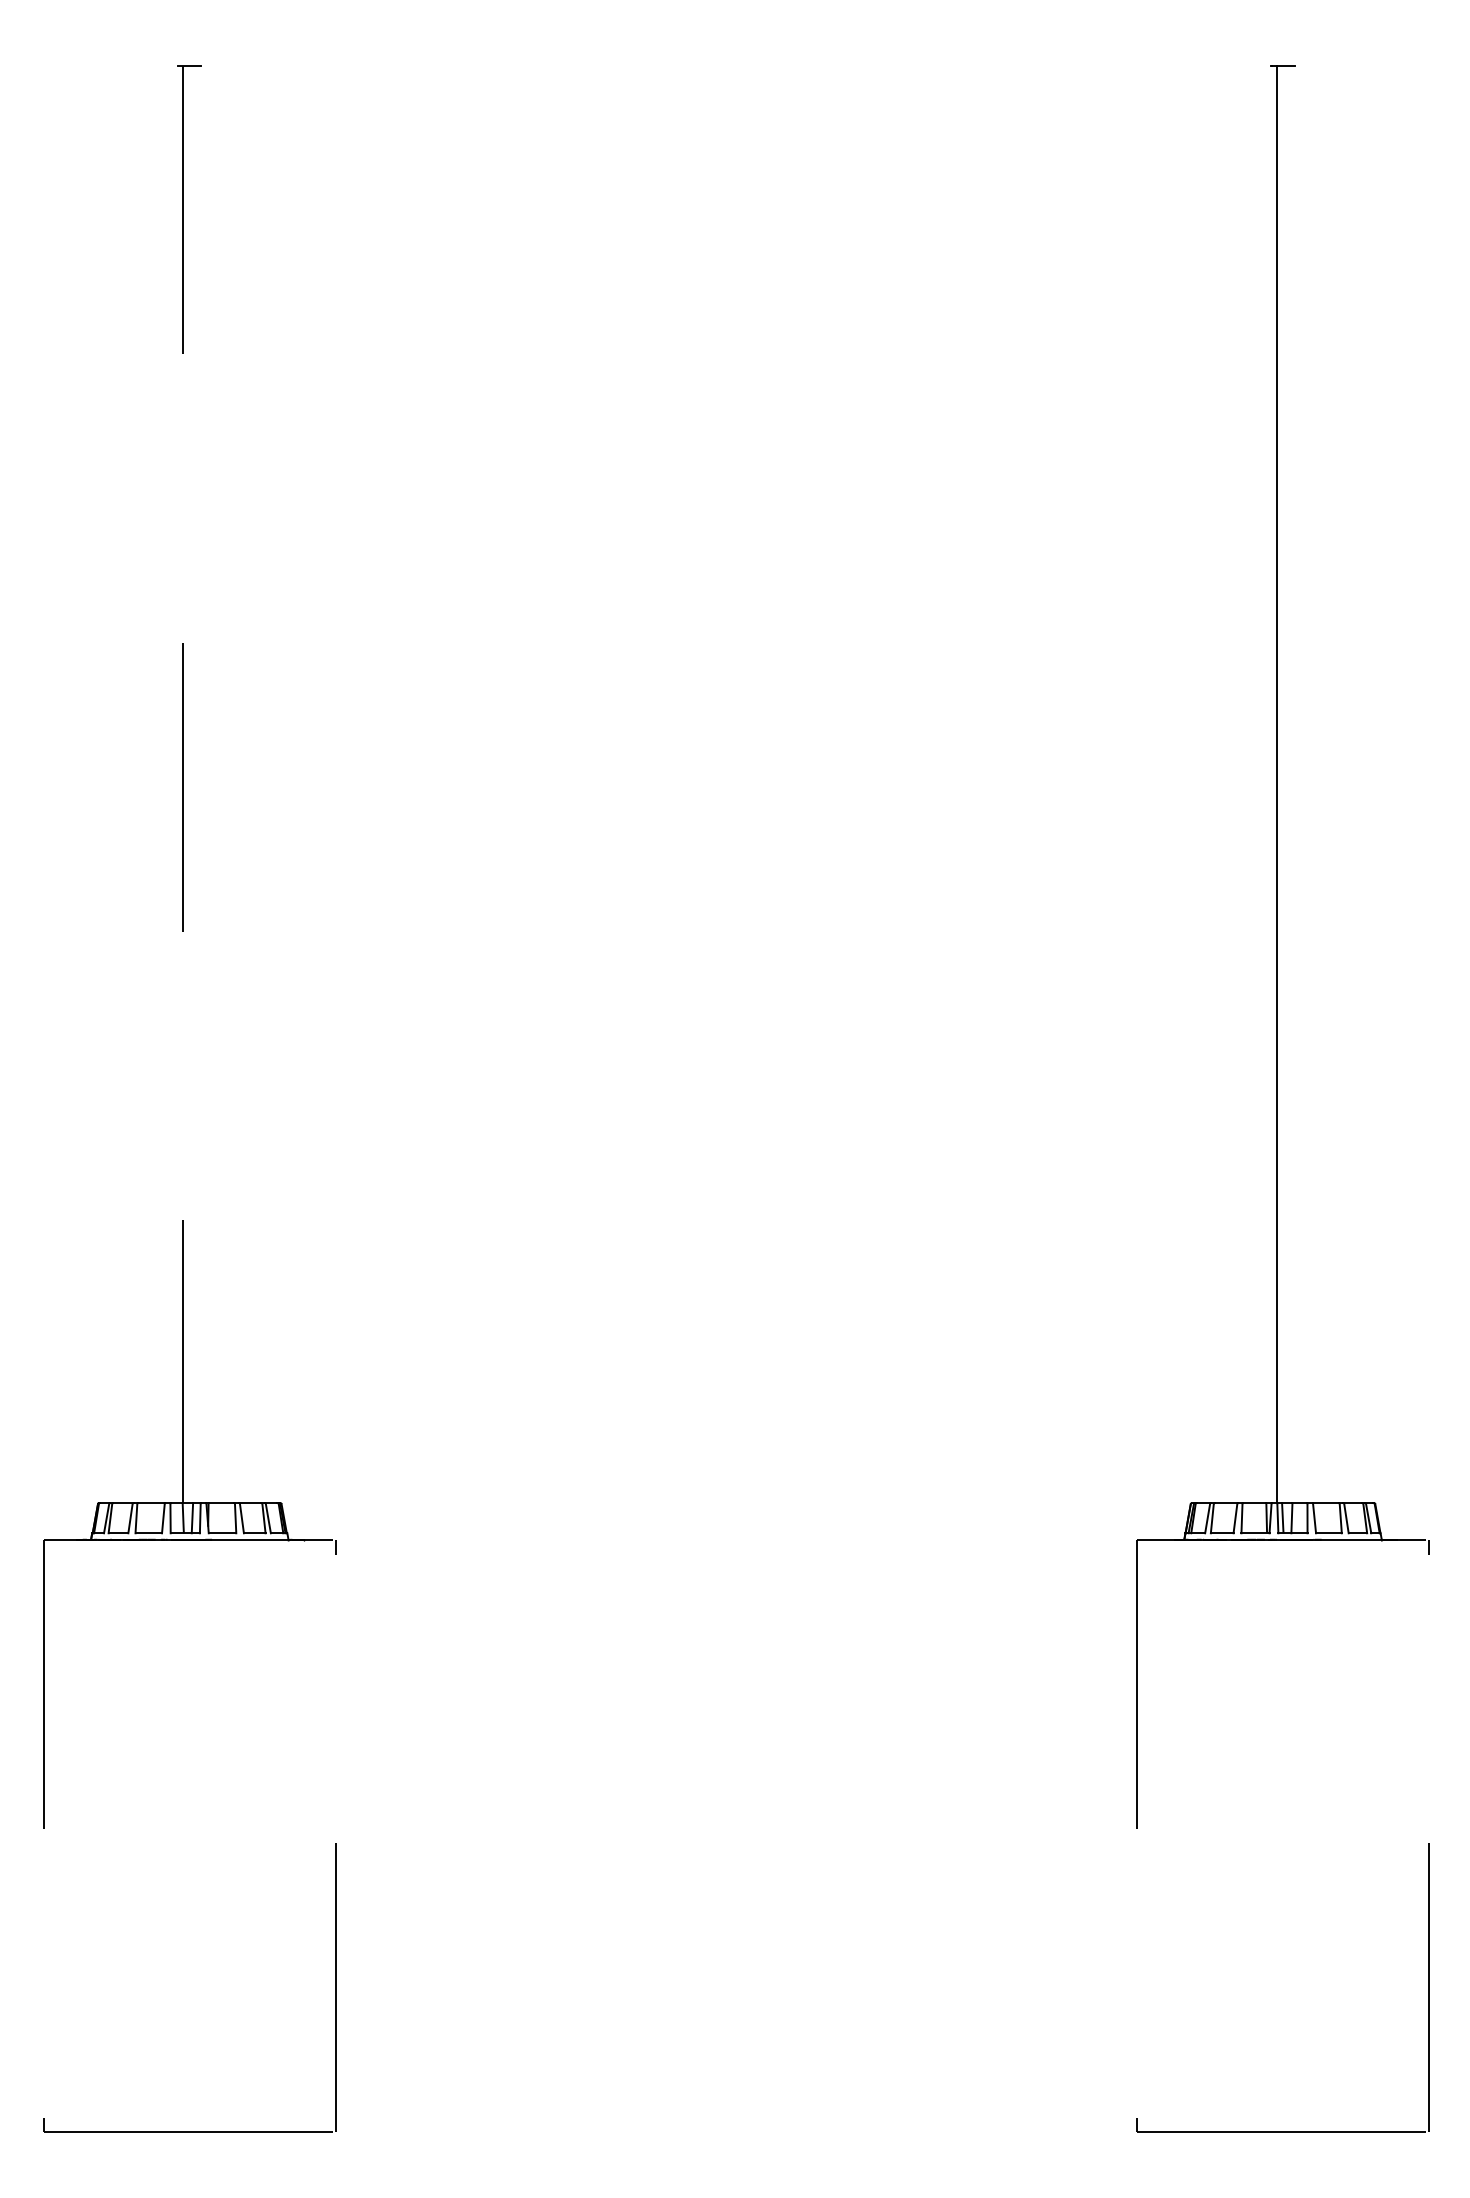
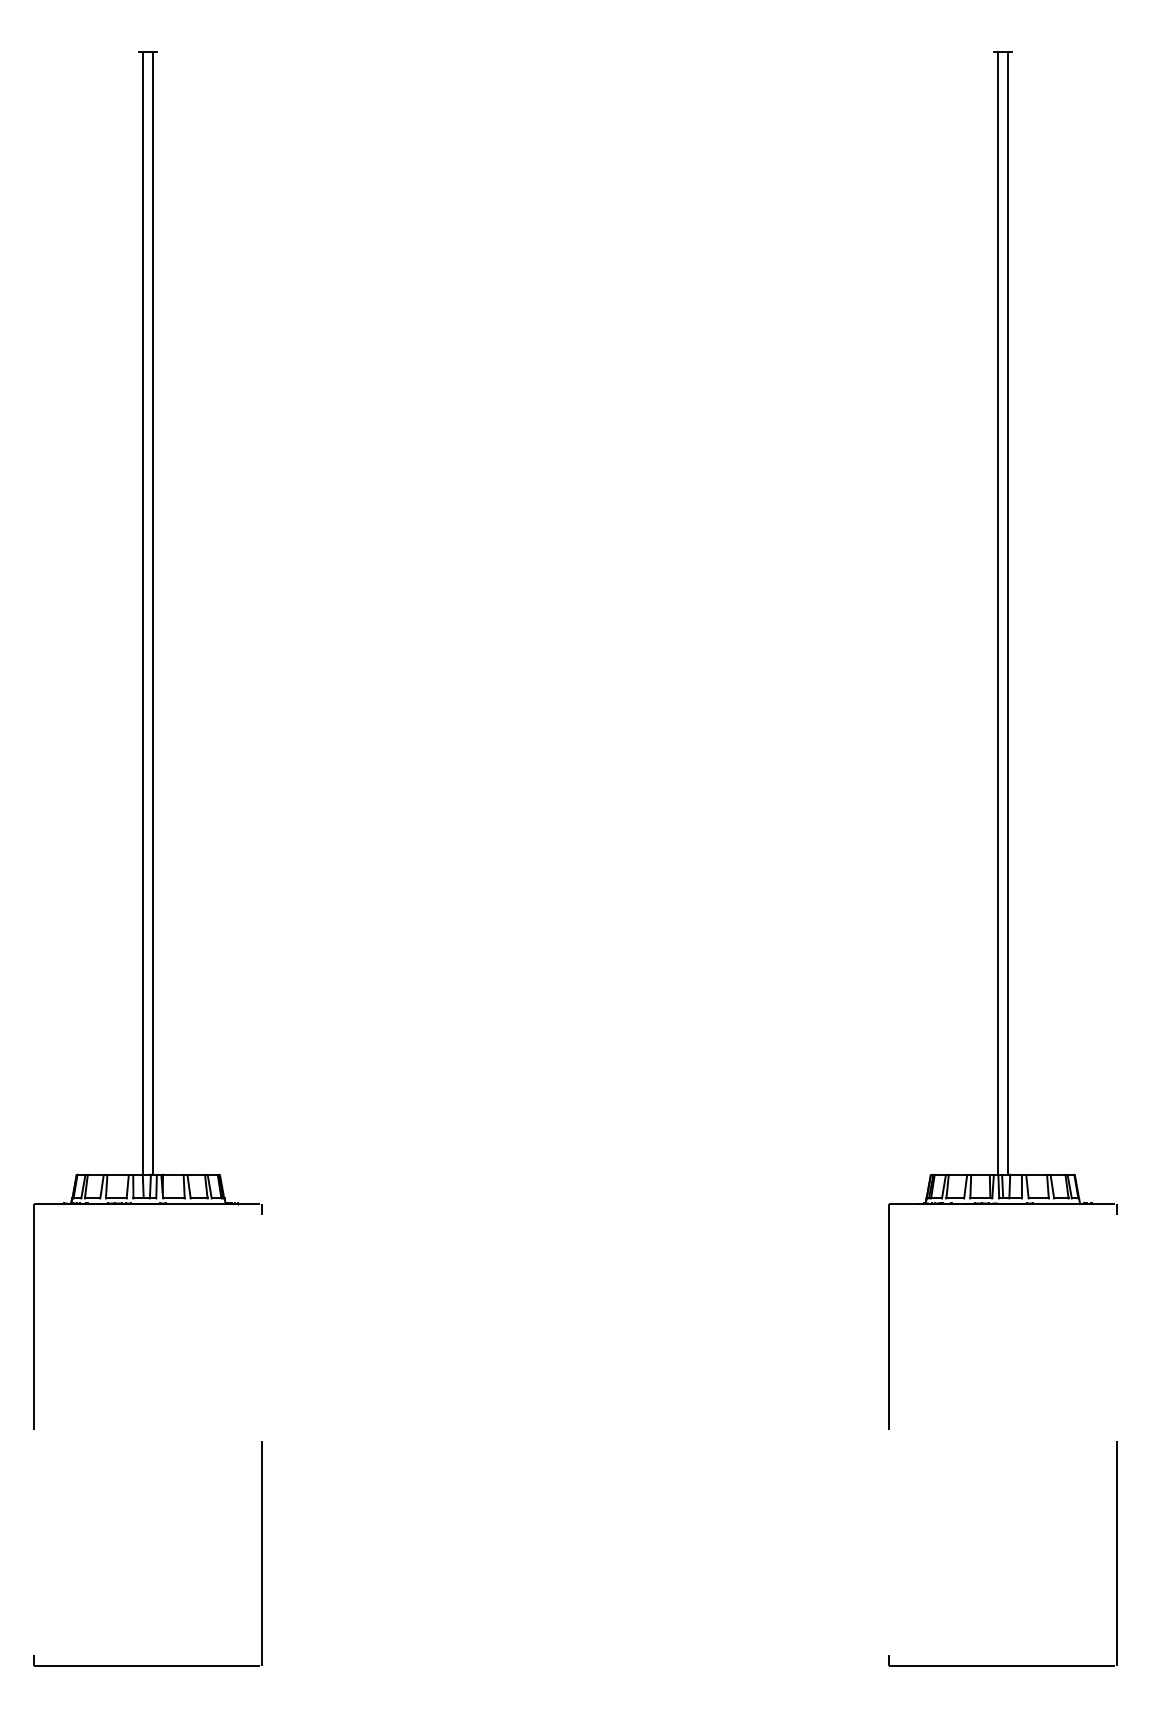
line: (196, 783) -> (153, 612), added
line: (1289, 783) -> (1007, 612), added
line: (183, 784) -> (143, 613), dashed -> solid

